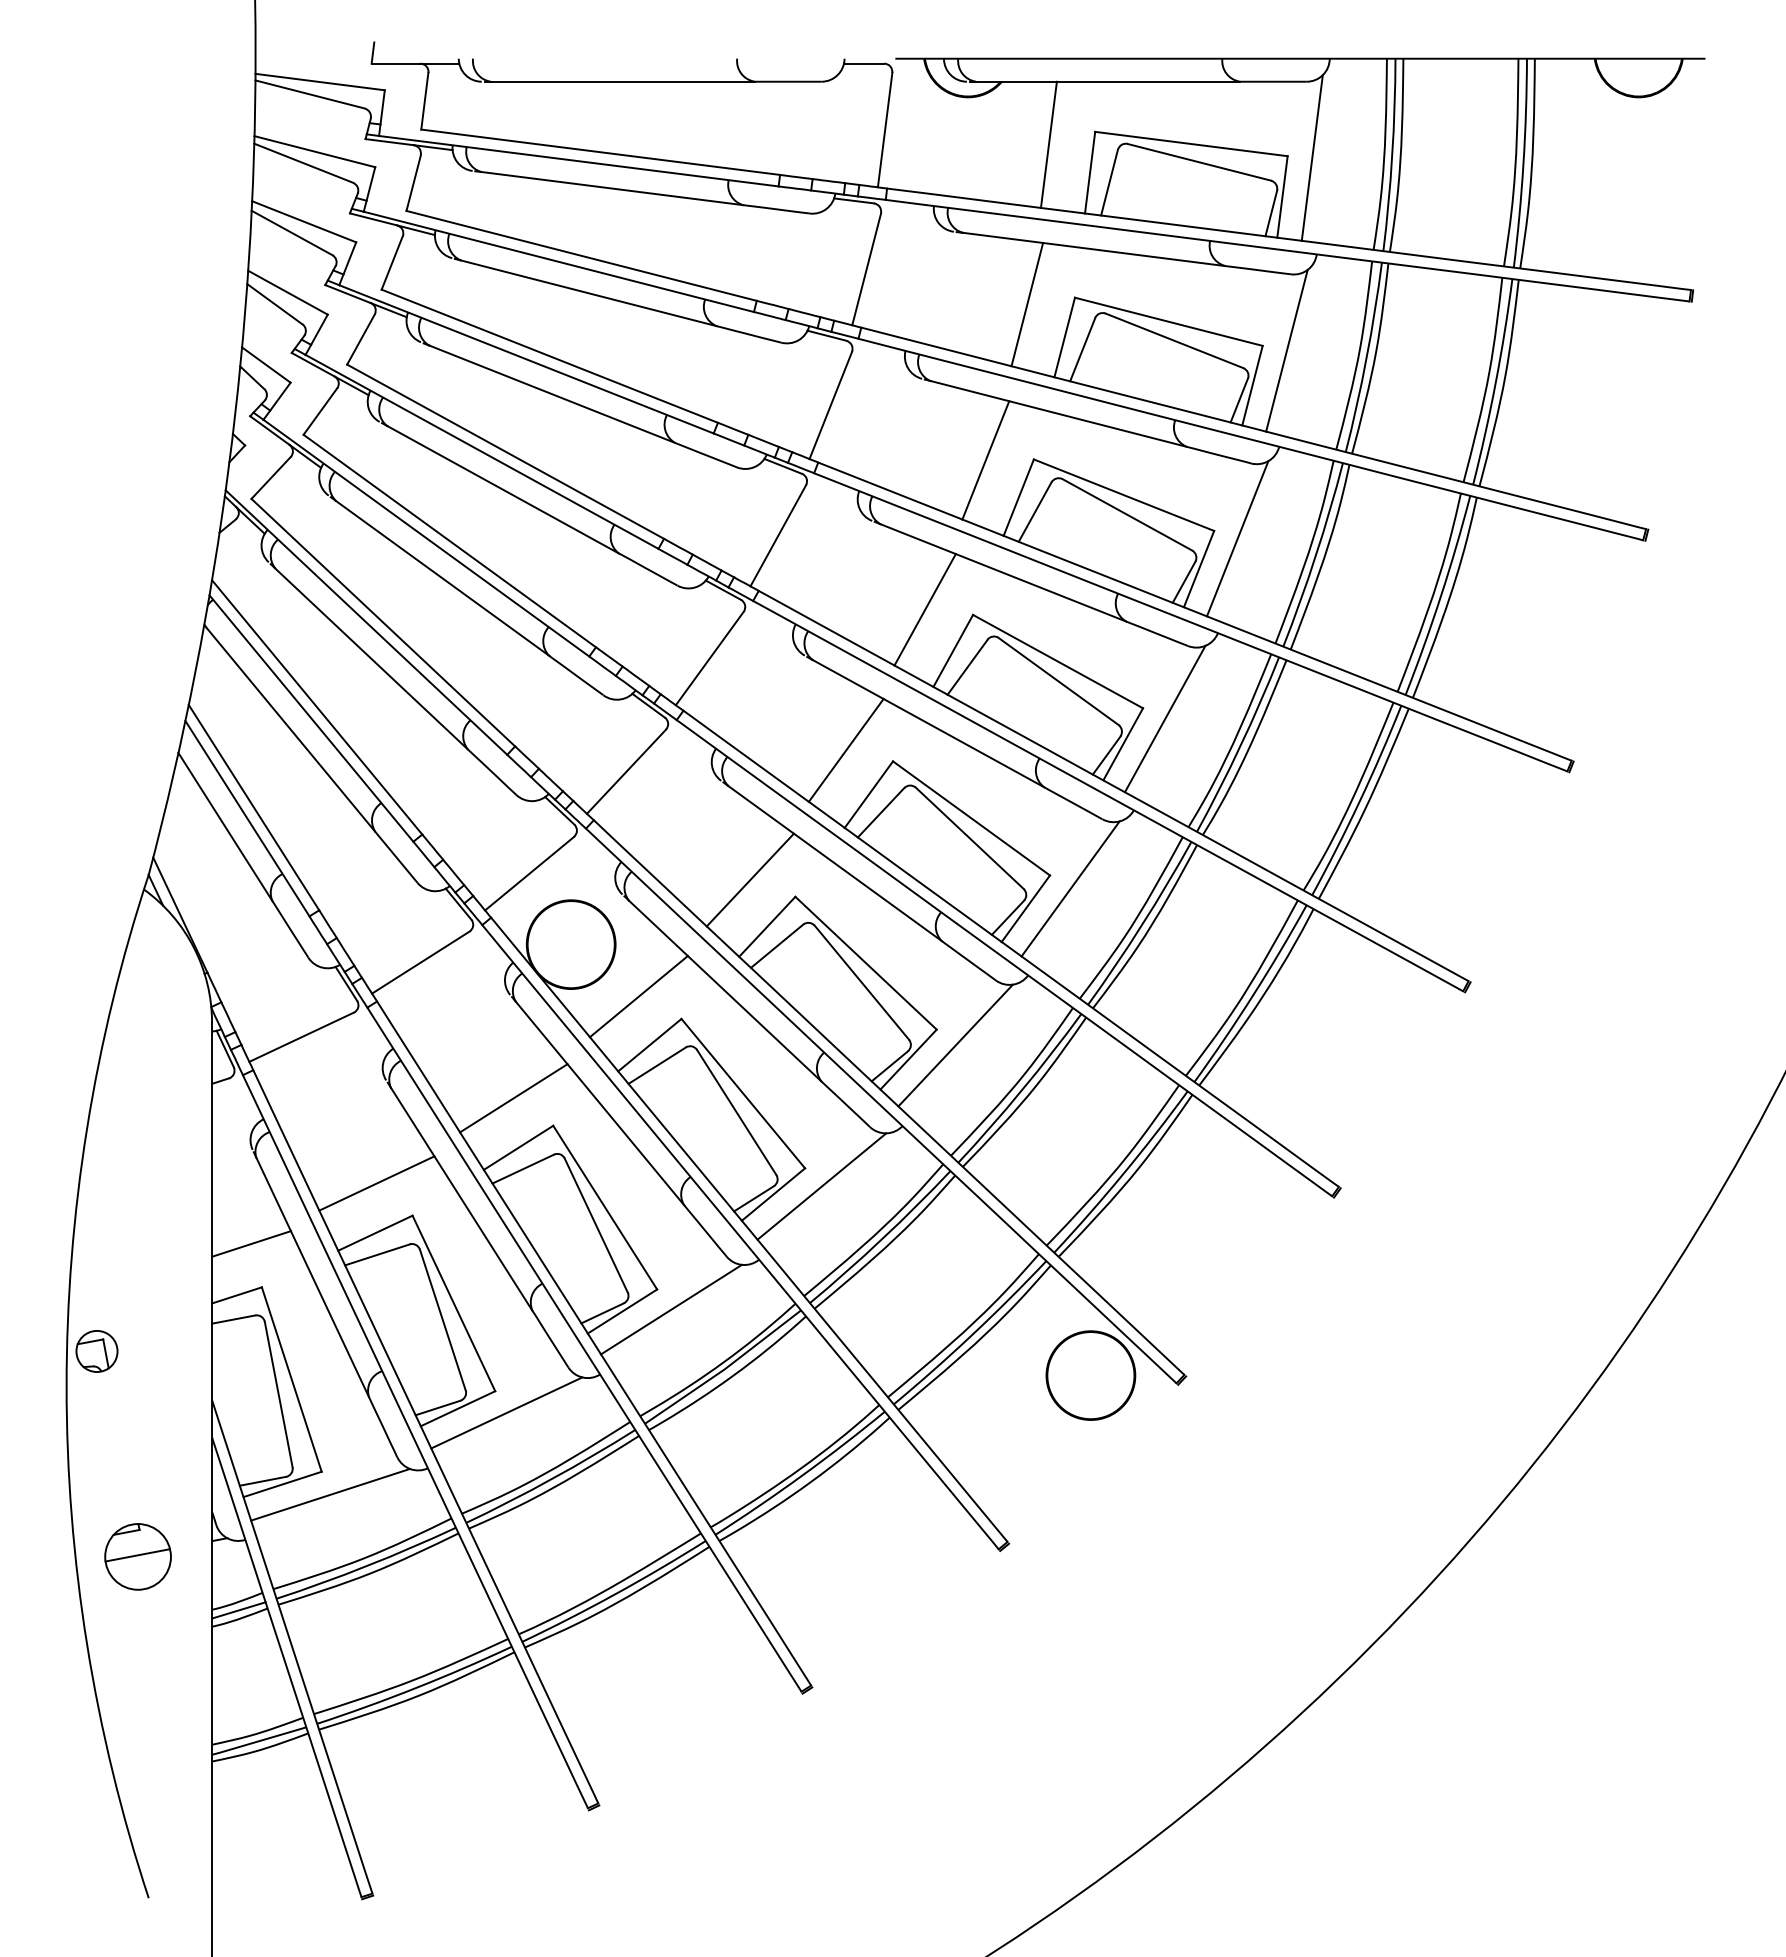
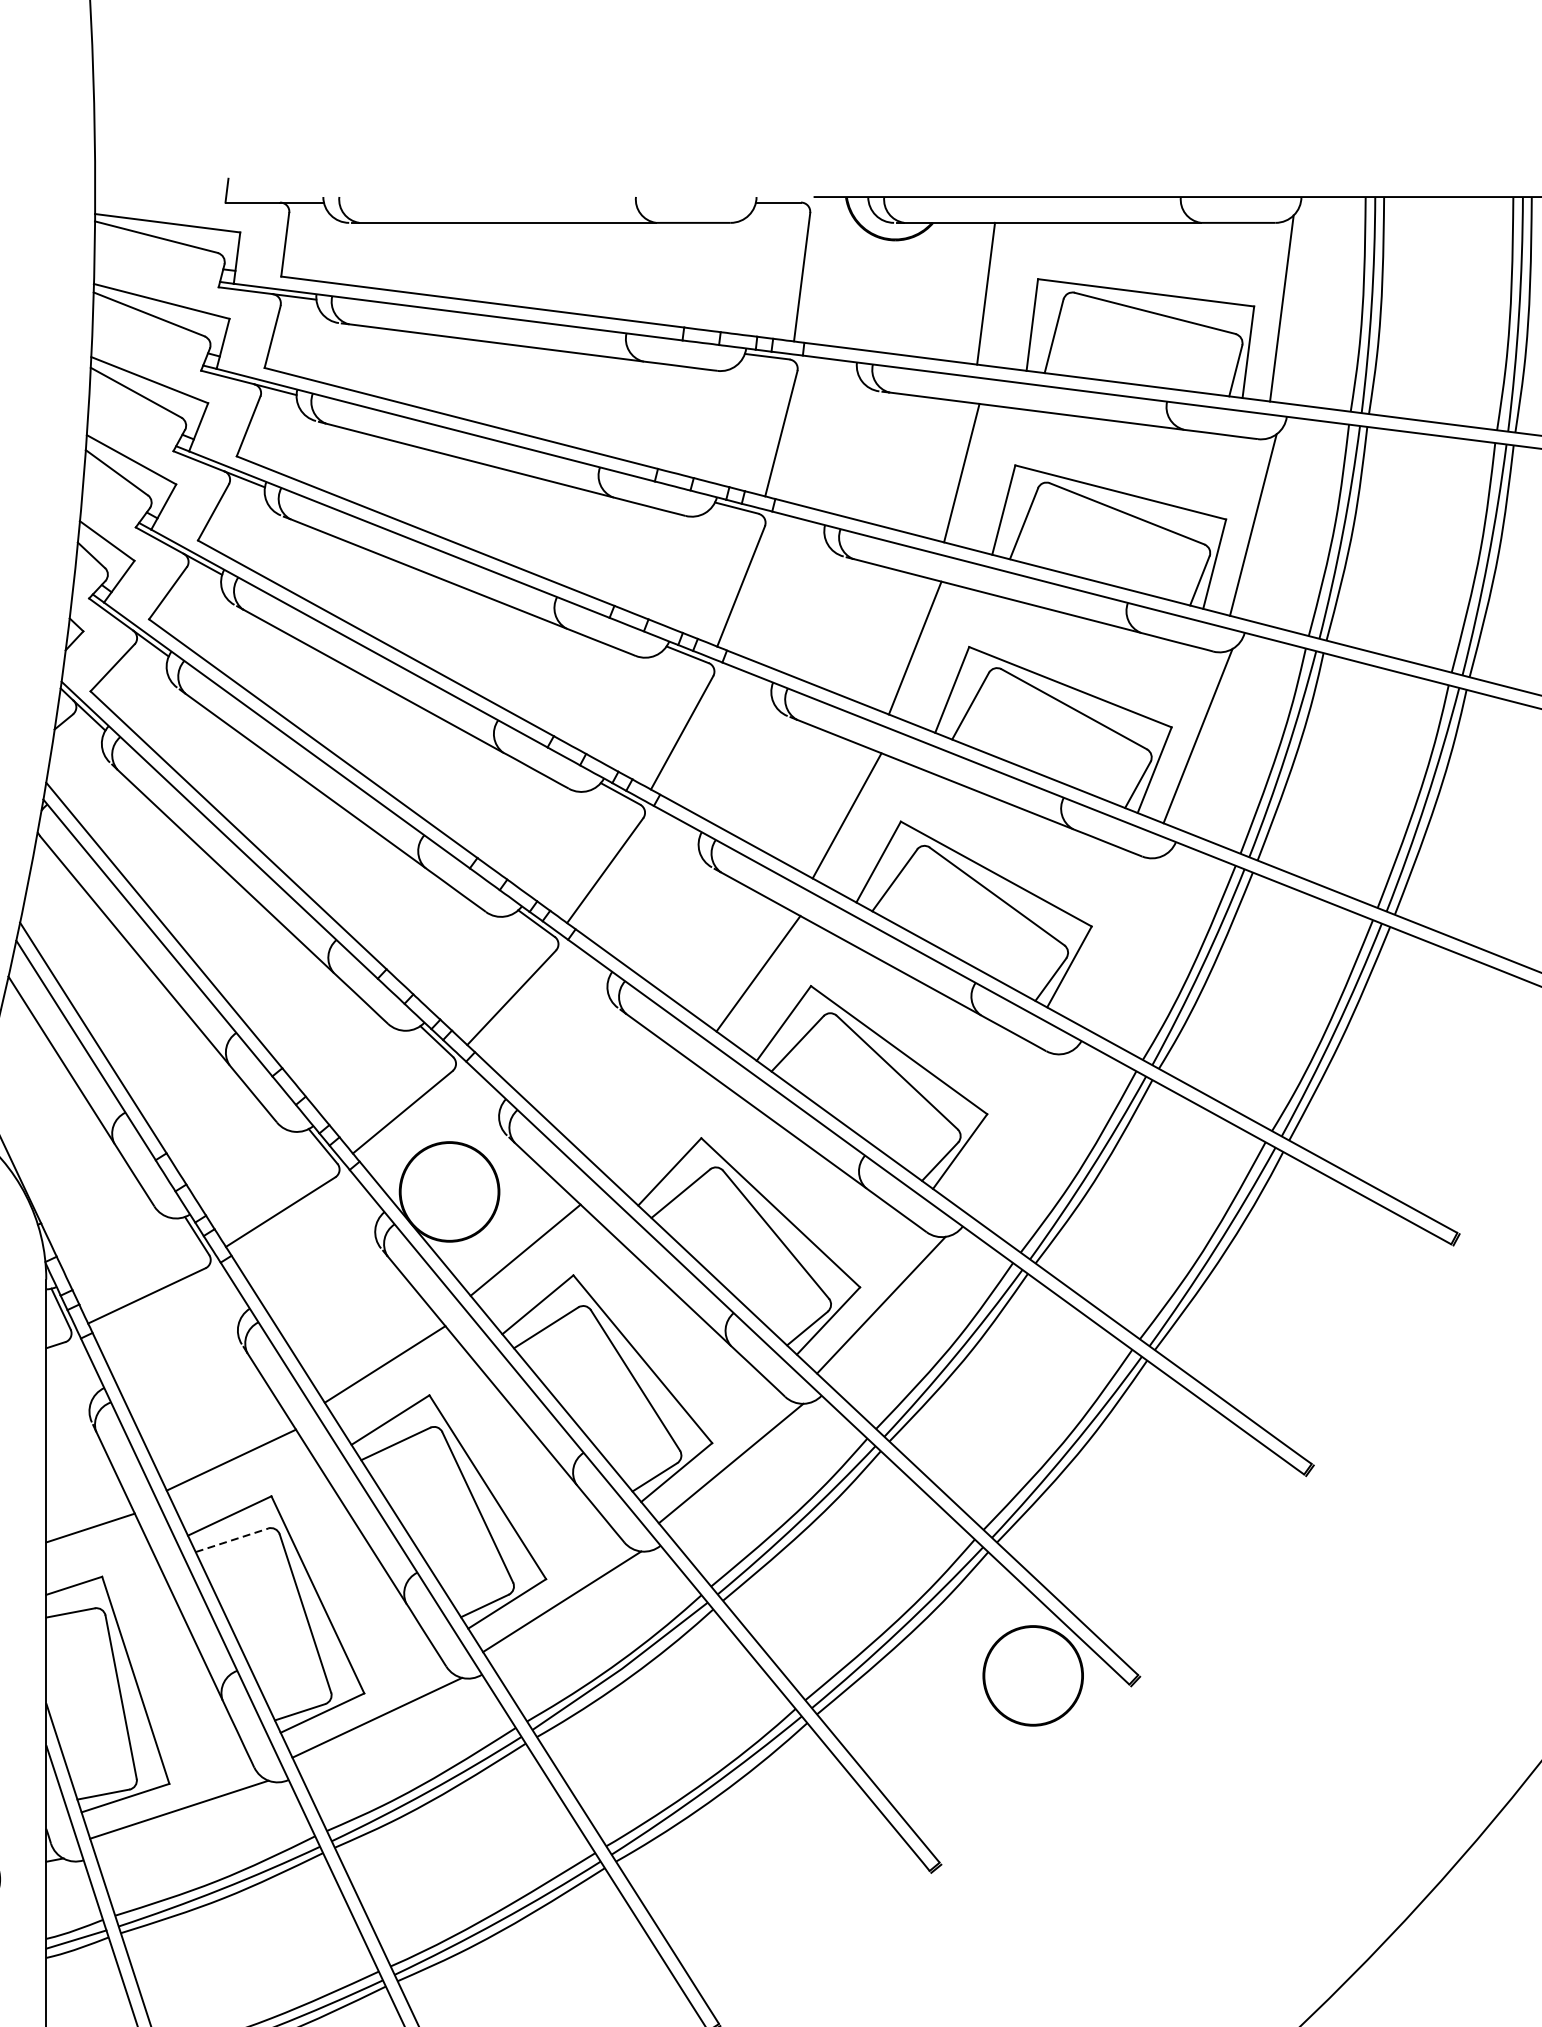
line: (1164, 718) -> (1115, 937), removed
line: (749, 879) -> (649, 1118), removed
line: (1070, 888) -> (1010, 1128), removed
line: (377, 1254) -> (232, 1539), solid -> dashed

